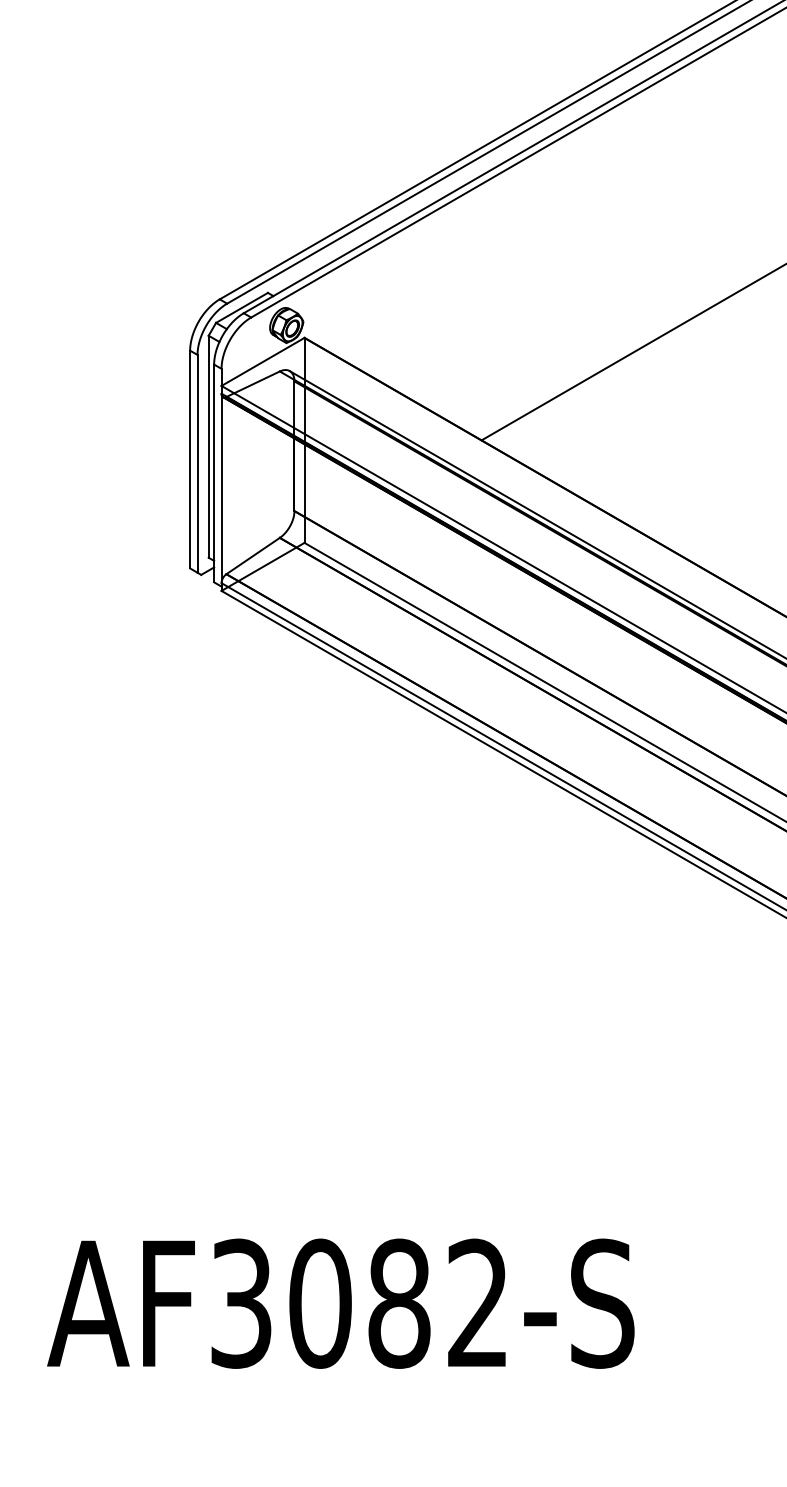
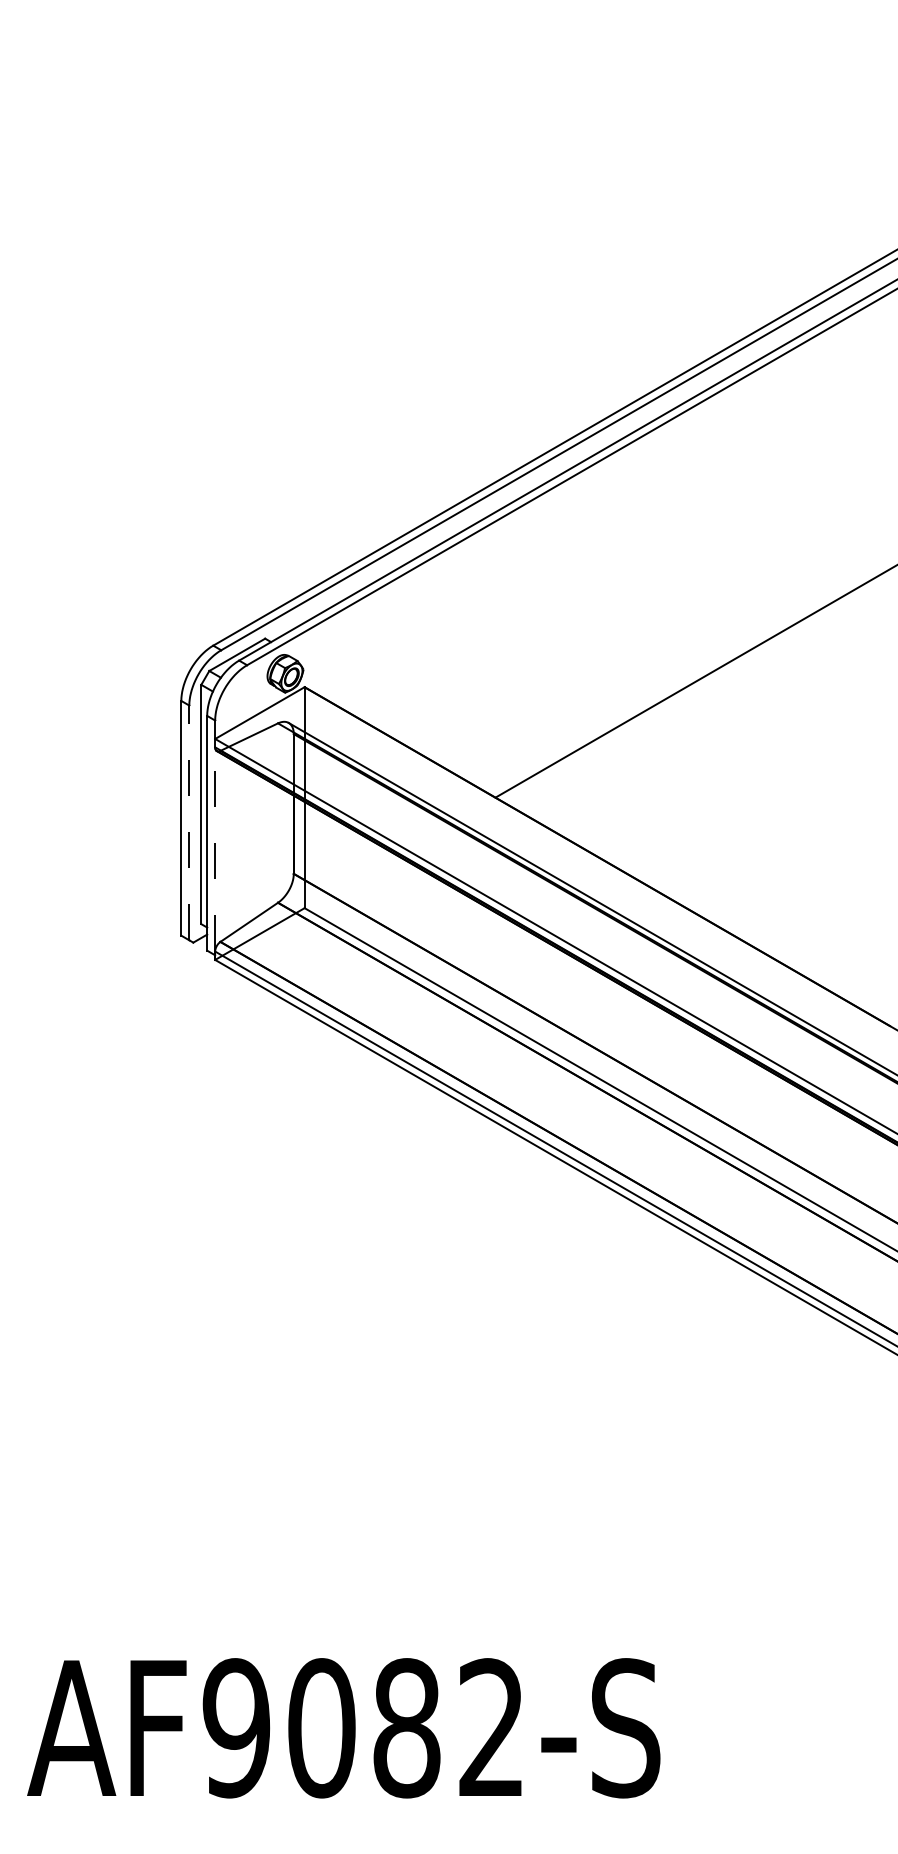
line: (197, 463) -> (189, 822), solid -> dashed
line: (221, 487) -> (215, 848), solid -> dashed
text: (241, 1303) -> (236, 1728), AF3082-S -> AF9082-S

